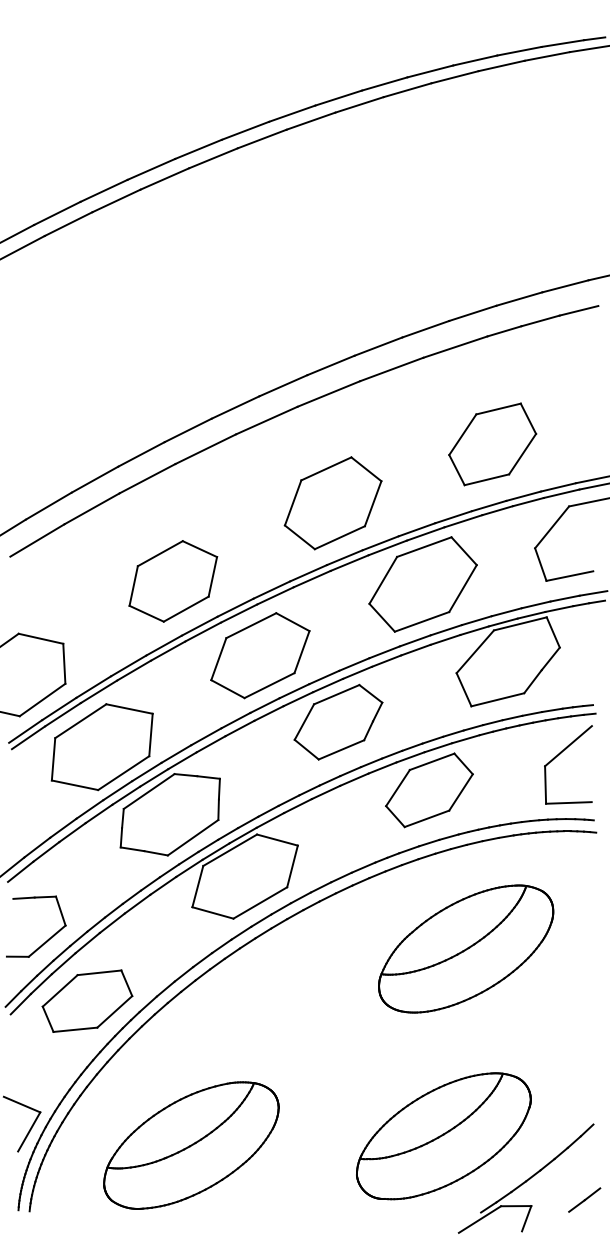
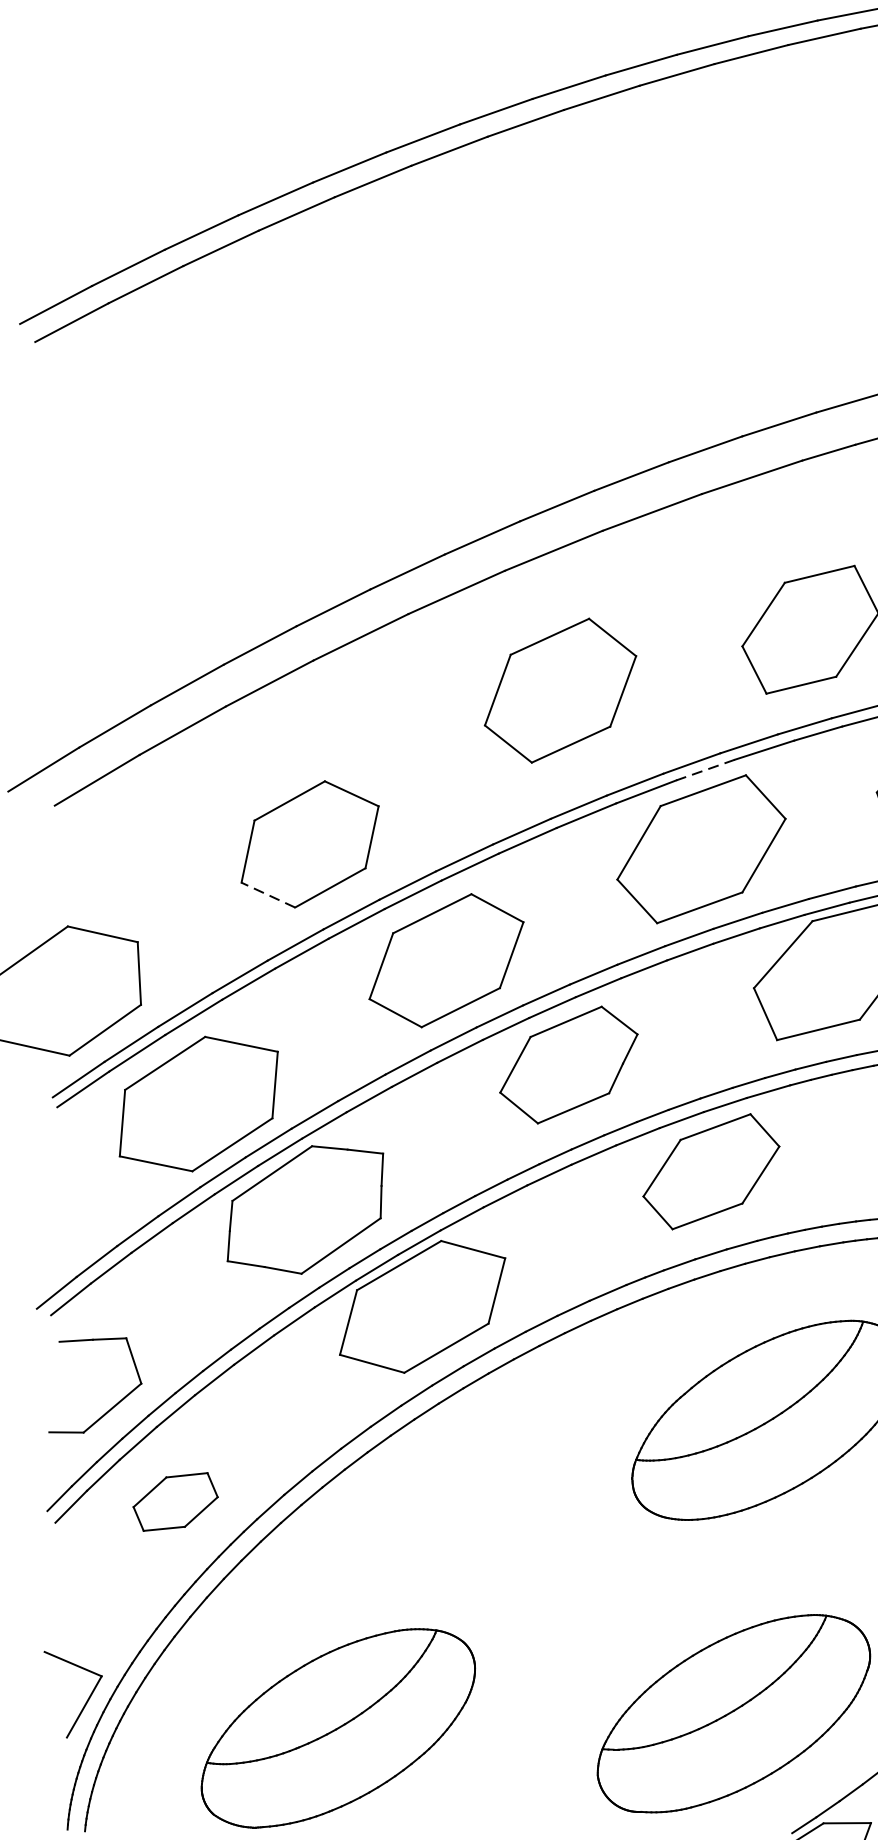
part: (332, 503) -> (559, 691), moved
line: (425, 533) -> (705, 769), solid -> dashed
line: (146, 613) -> (268, 894), solid -> dashed
part: (87, 1000) -> (175, 1501), size x0.6

